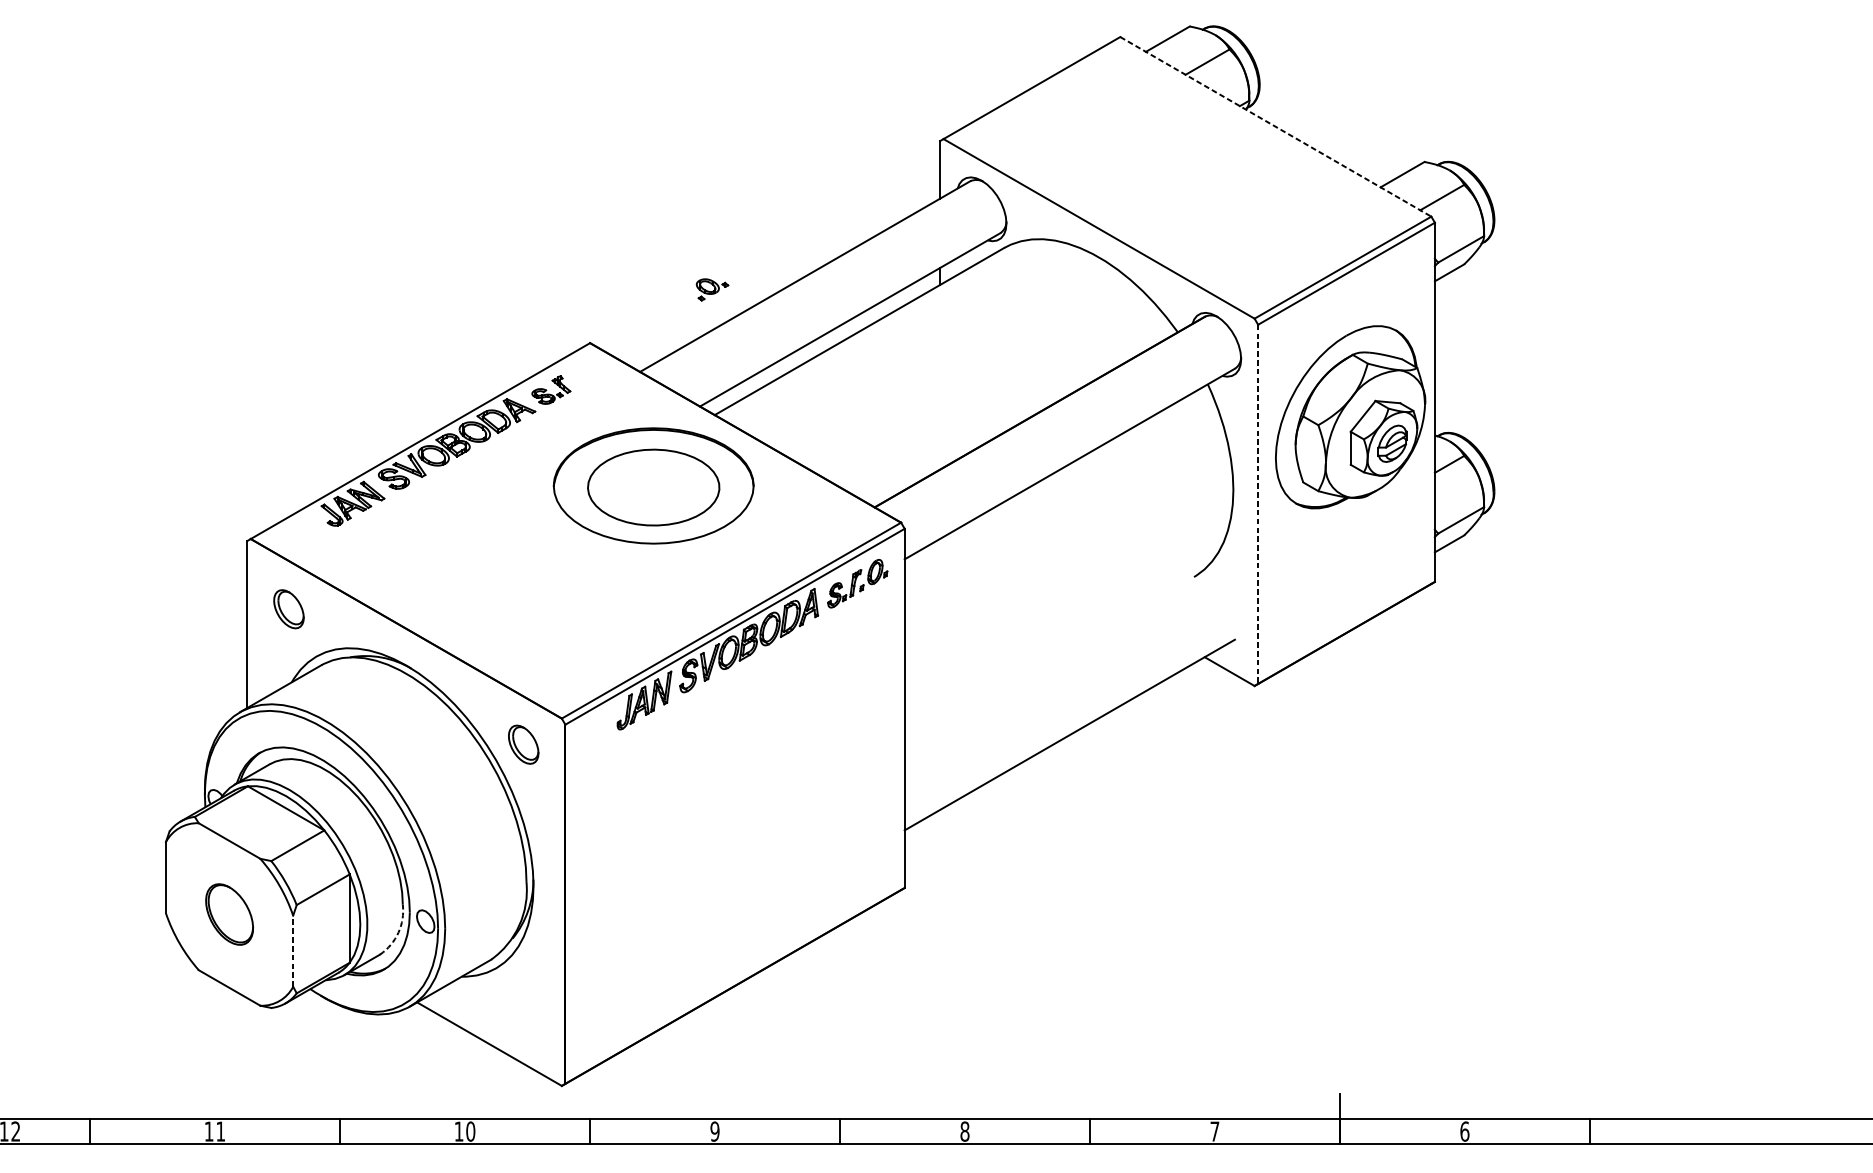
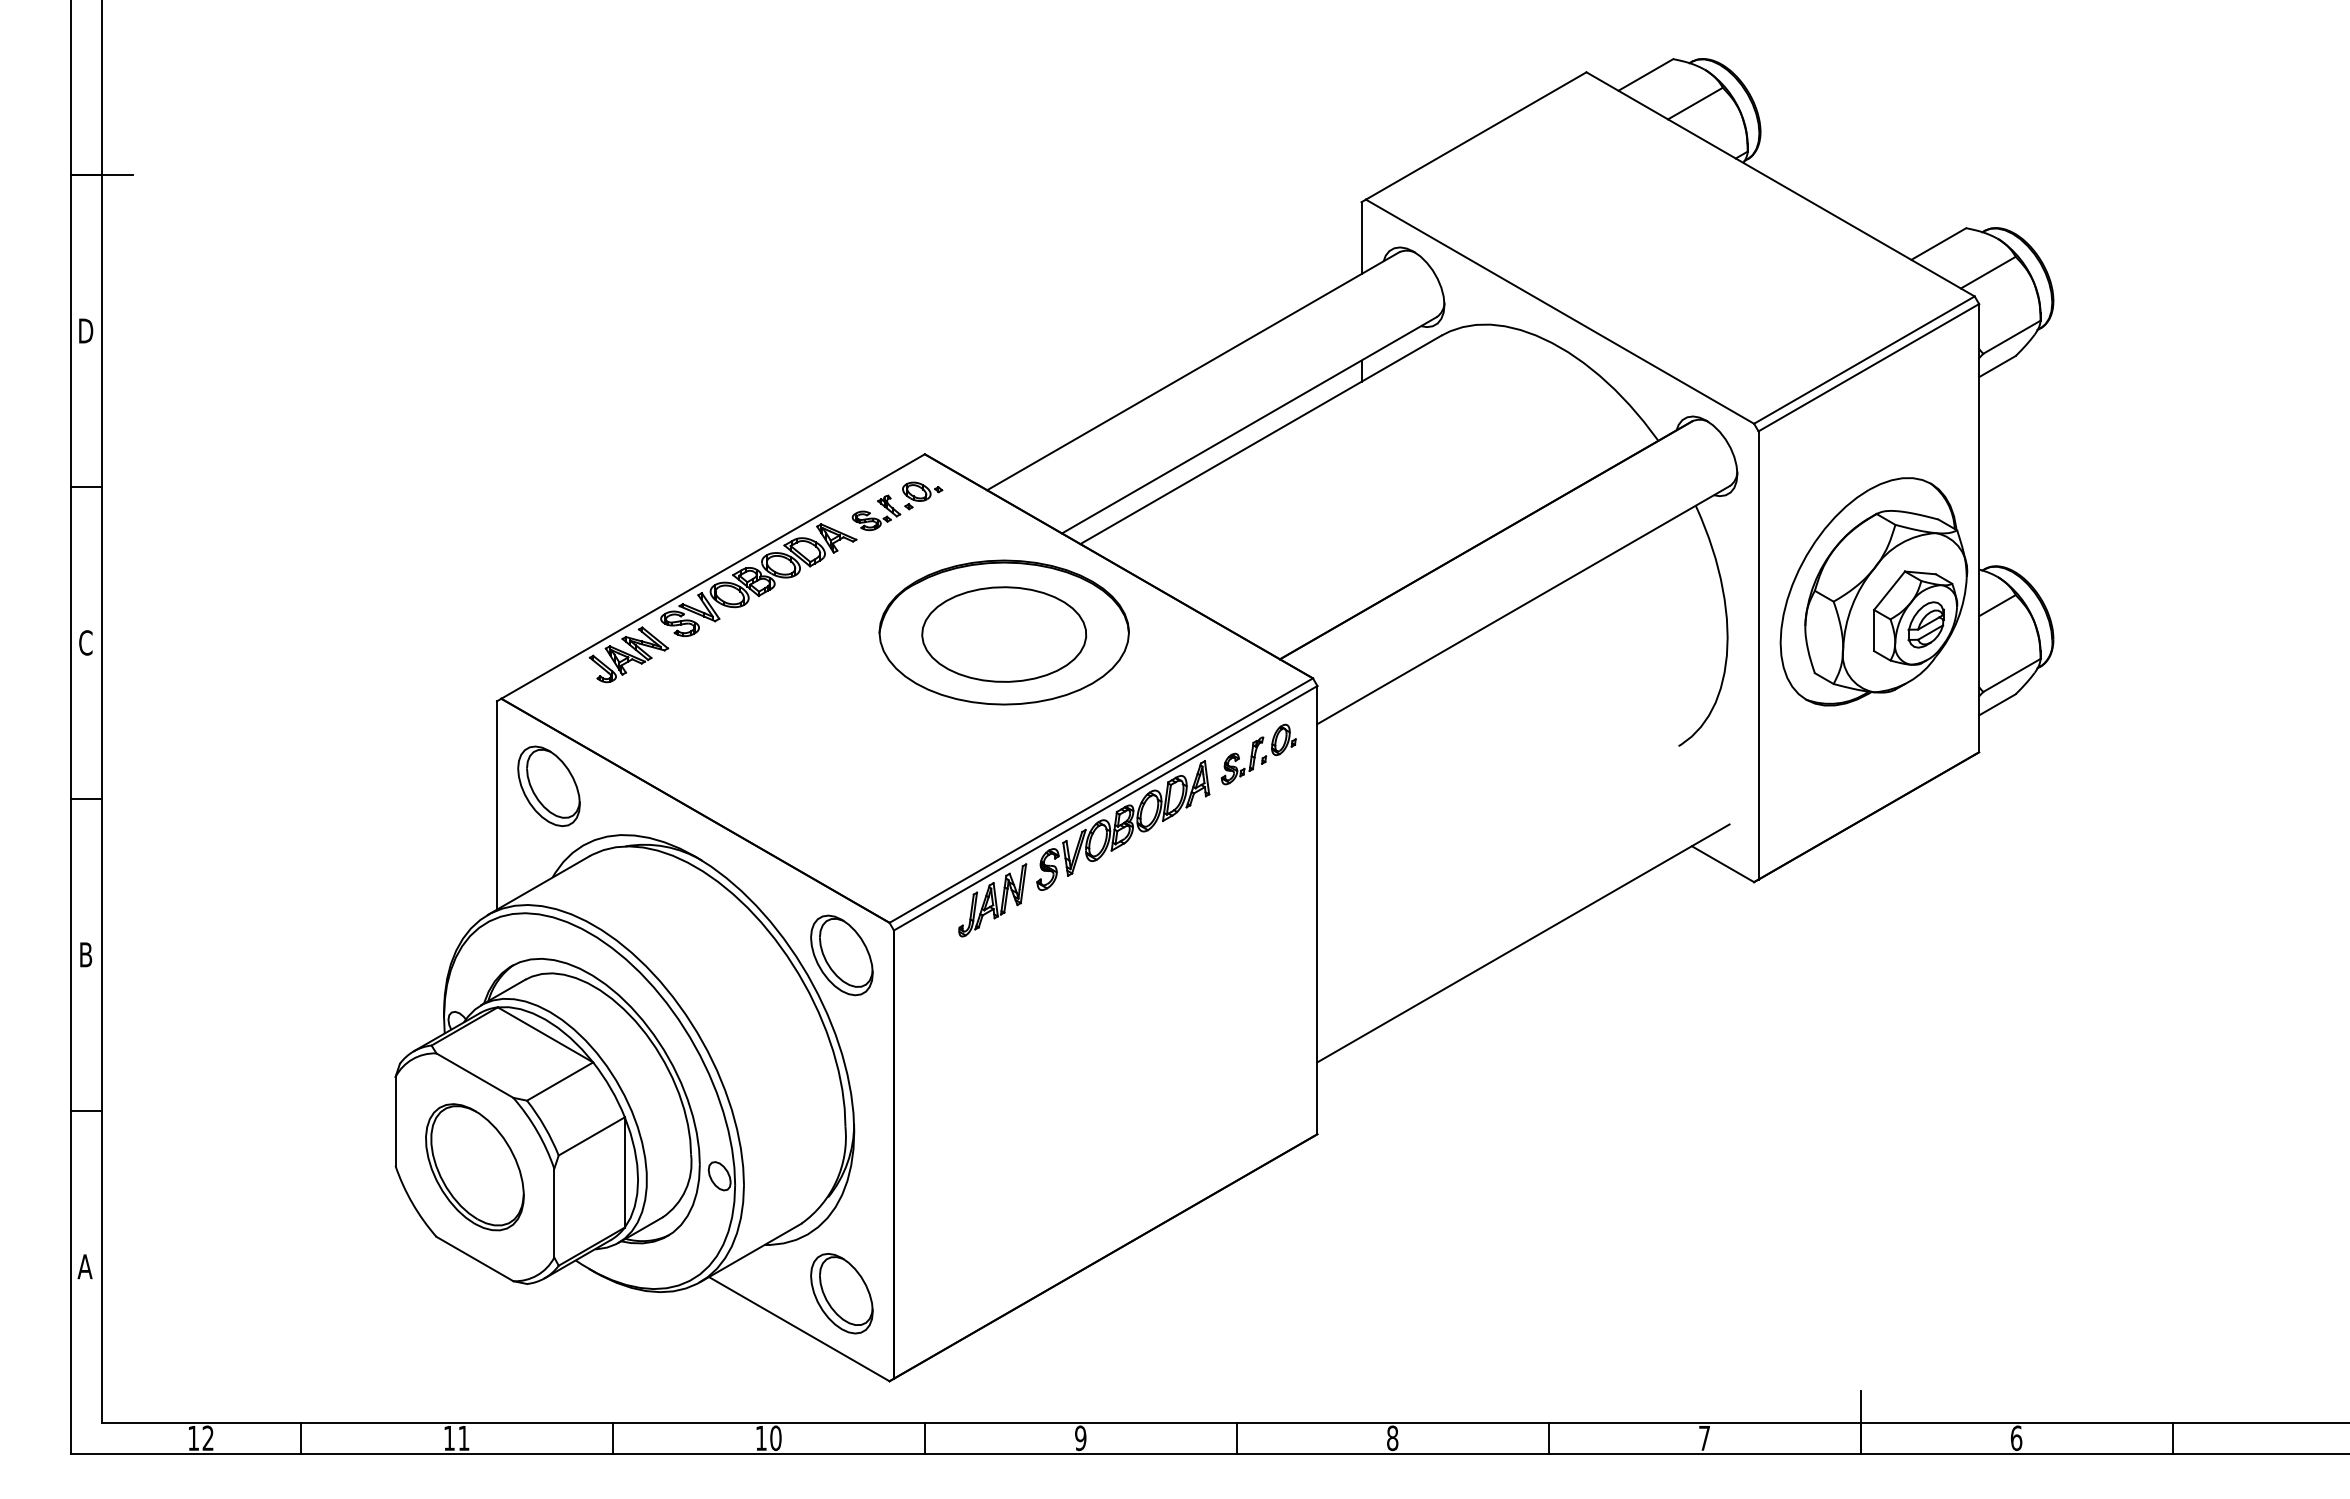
line: (1276, 126) -> (1781, 184), dashed -> solid
part: (712, 289) -> (922, 495), moved
part: (1350, 417) -> (1873, 591), moved
line: (1258, 505) -> (1758, 656), dashed -> solid
part: (288, 609) -> (548, 786), size x1.67
part: (523, 744) -> (841, 955), size x1.67
part: (229, 914) -> (474, 1167), size x1.67
arc: (398, 933) -> (685, 1190), dashed -> solid
line: (293, 950) -> (554, 1212), dashed -> solid
part: (523, 1015) -> (841, 1293), added

